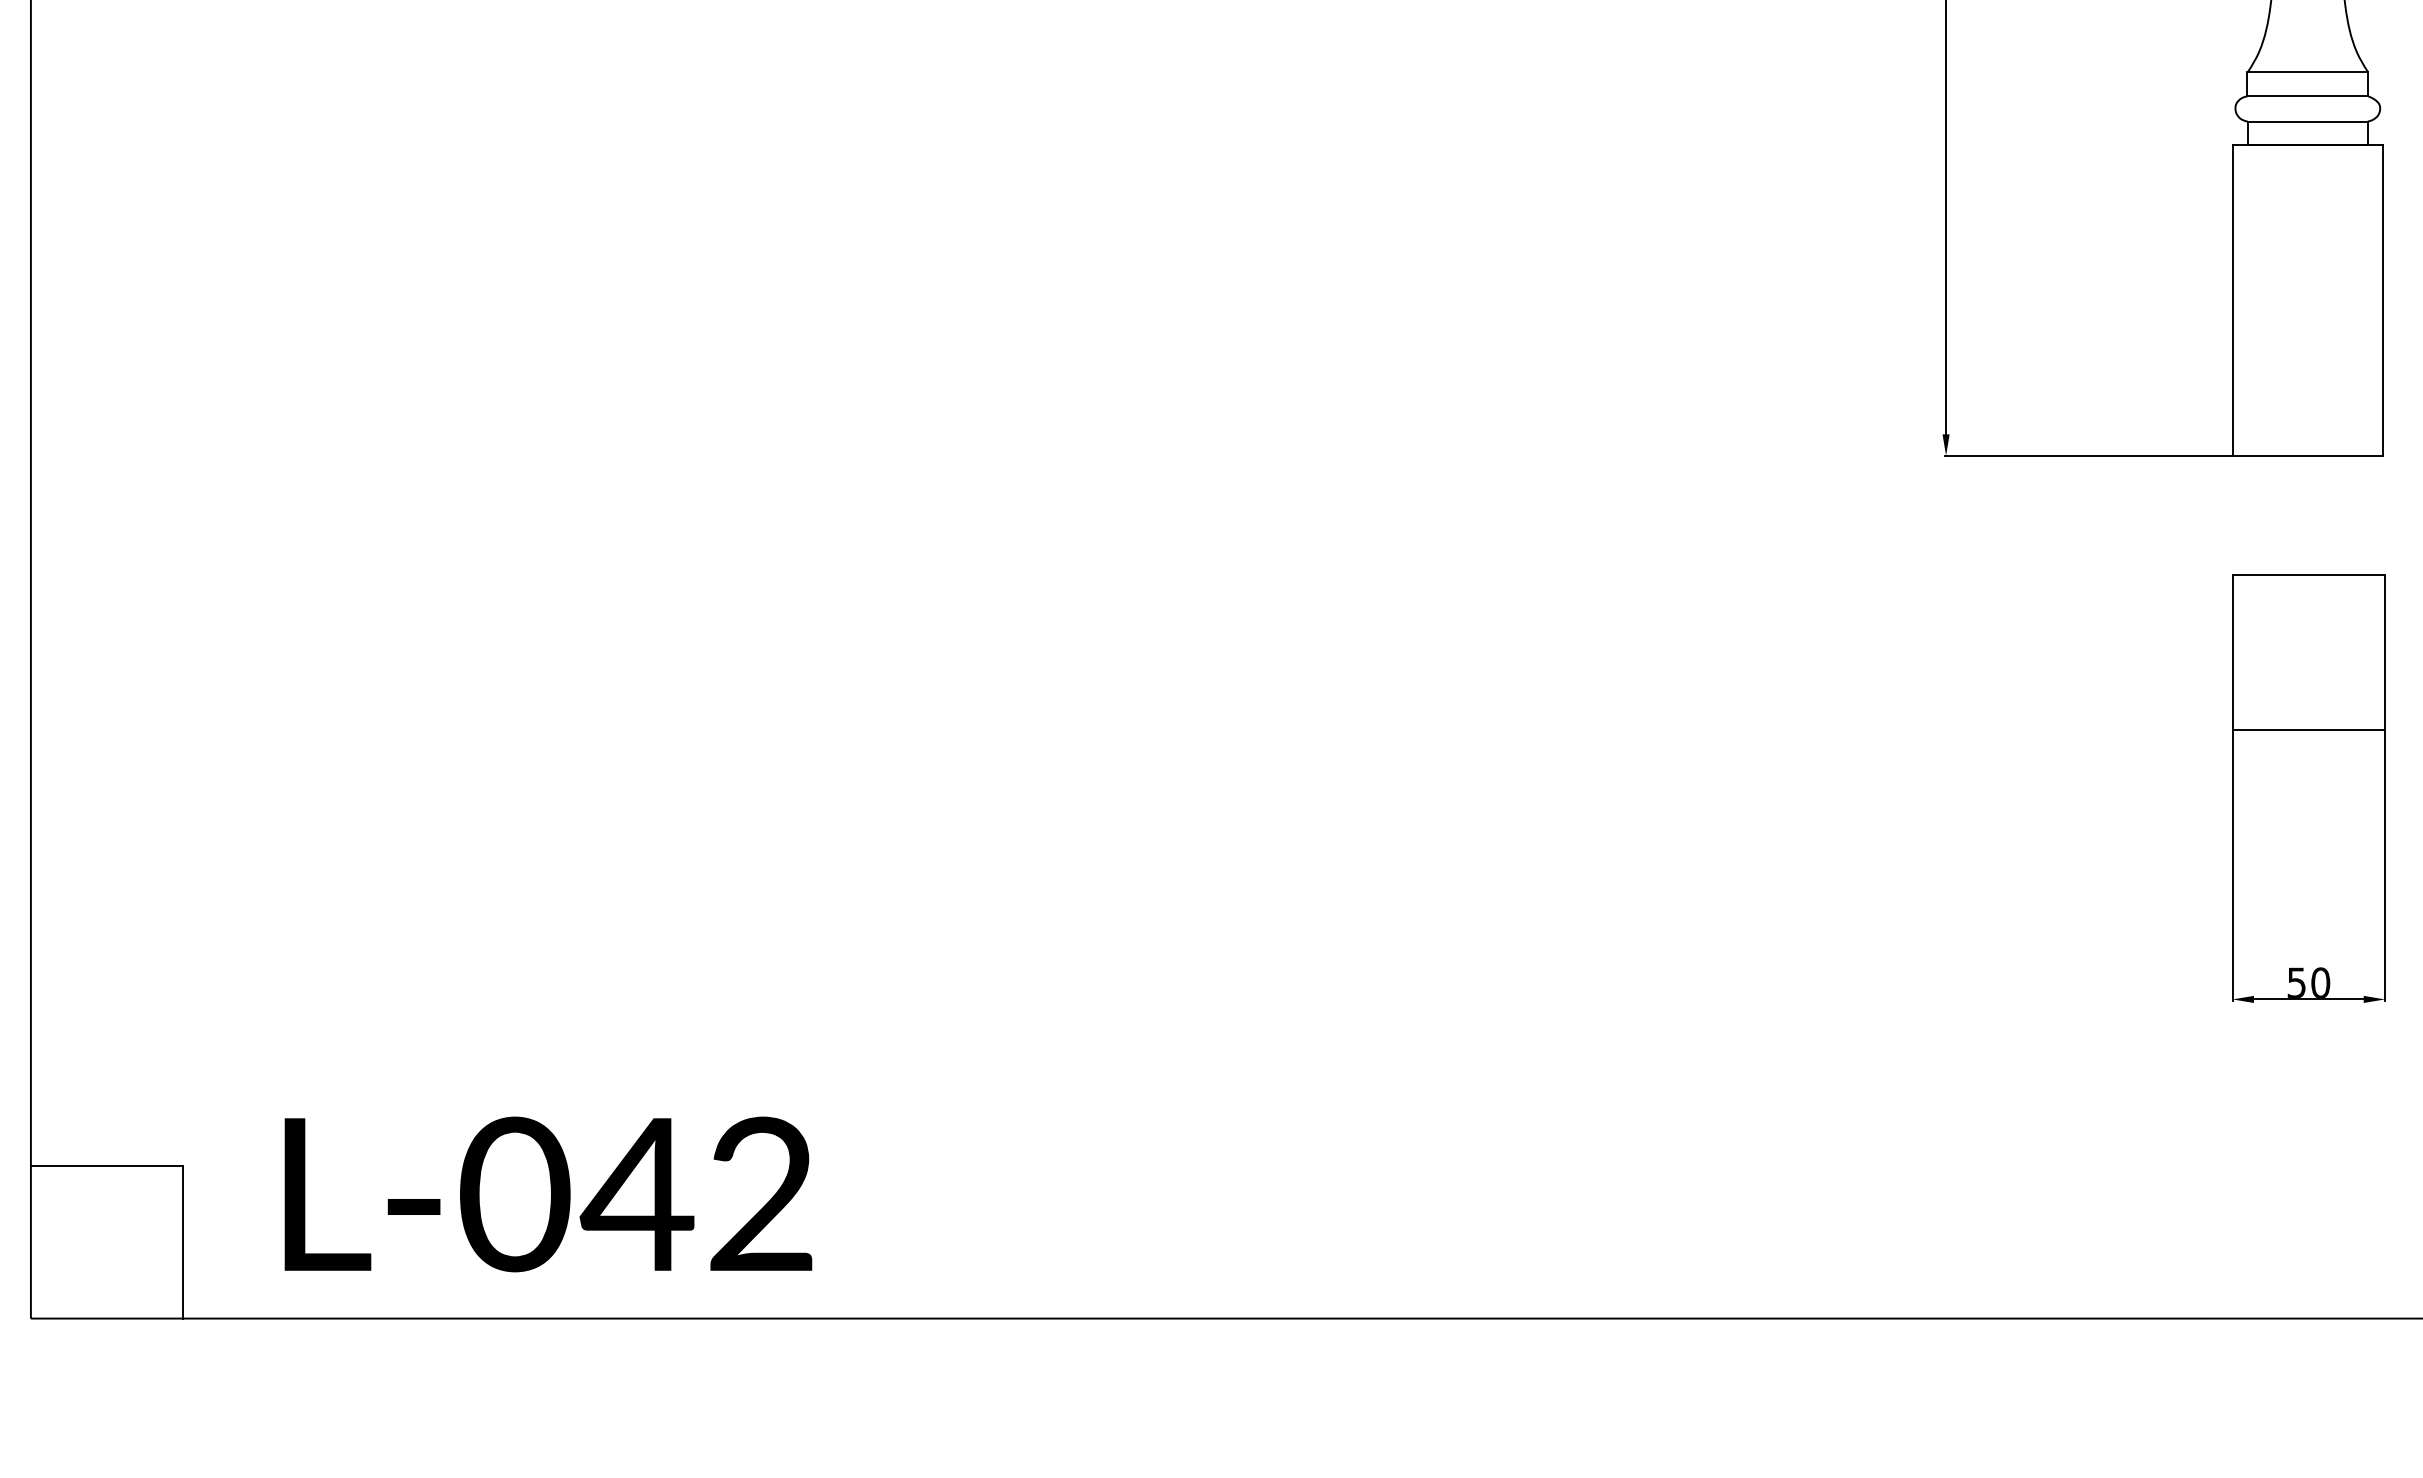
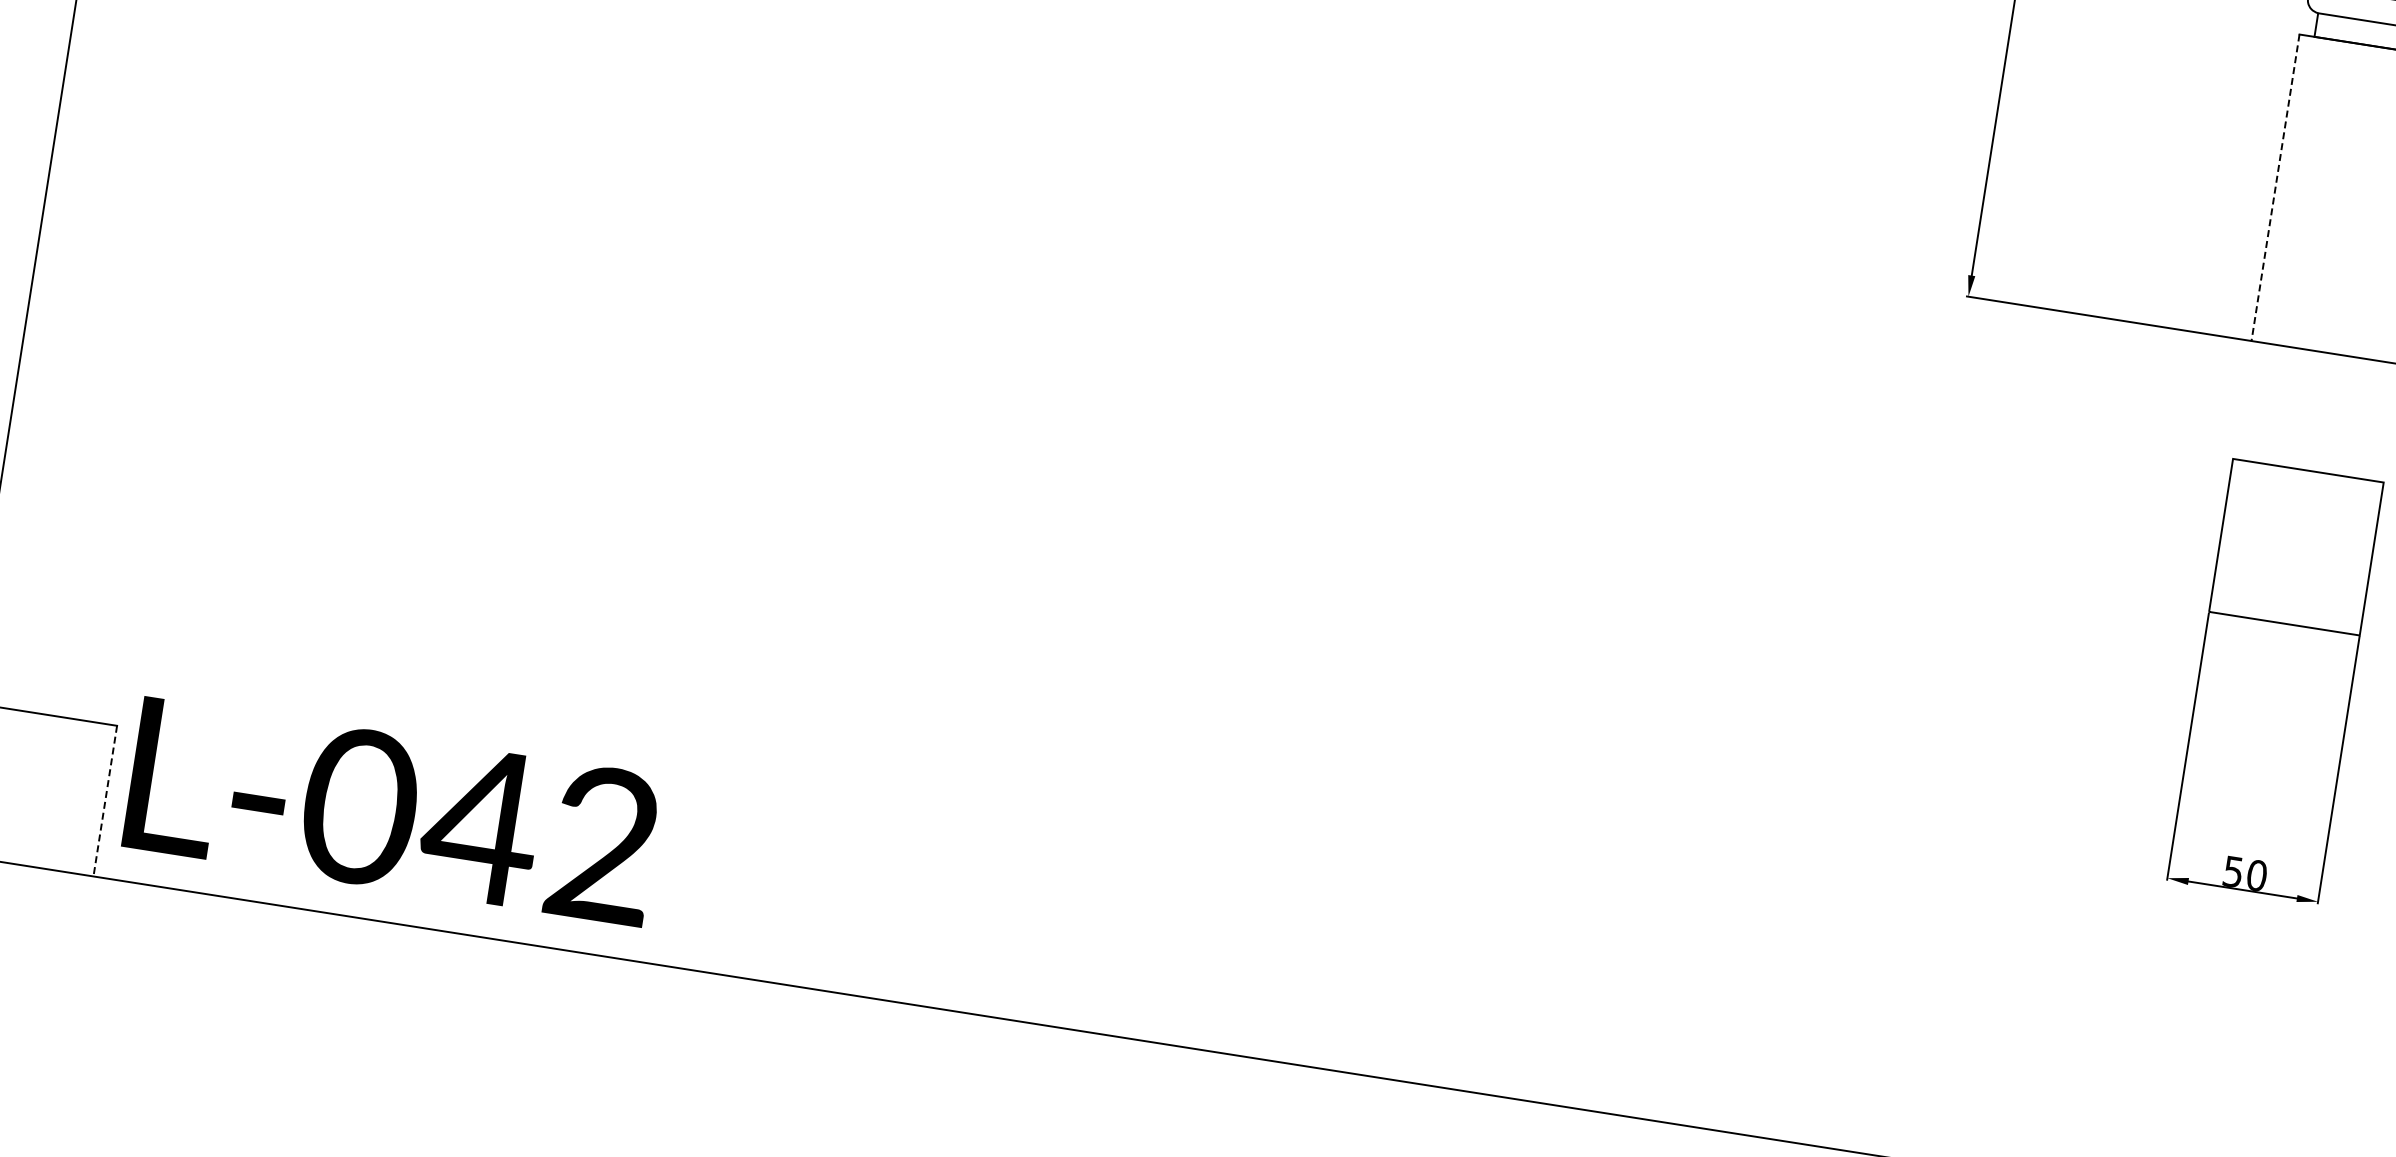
line: (2232, 301) -> (2275, 188), solid -> dashed
text: (548, 1194) -> (393, 811), moved
line: (183, 1242) -> (105, 801), solid -> dashed

